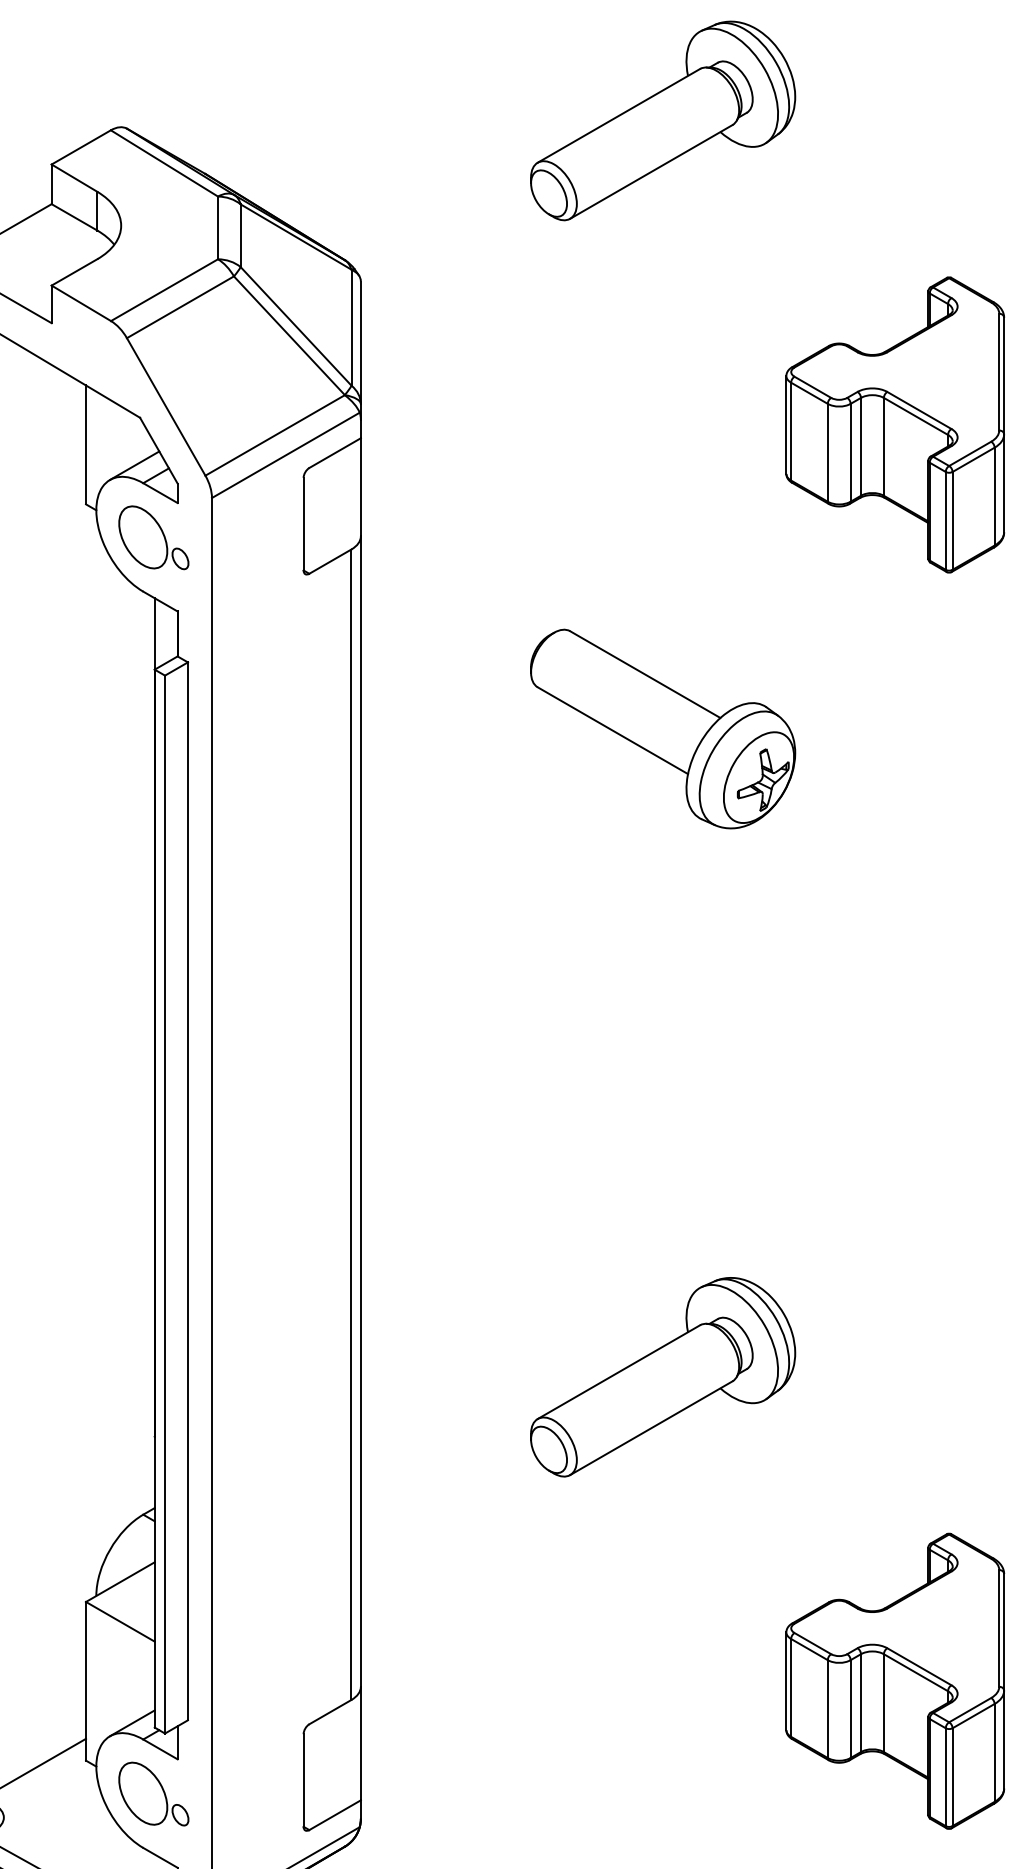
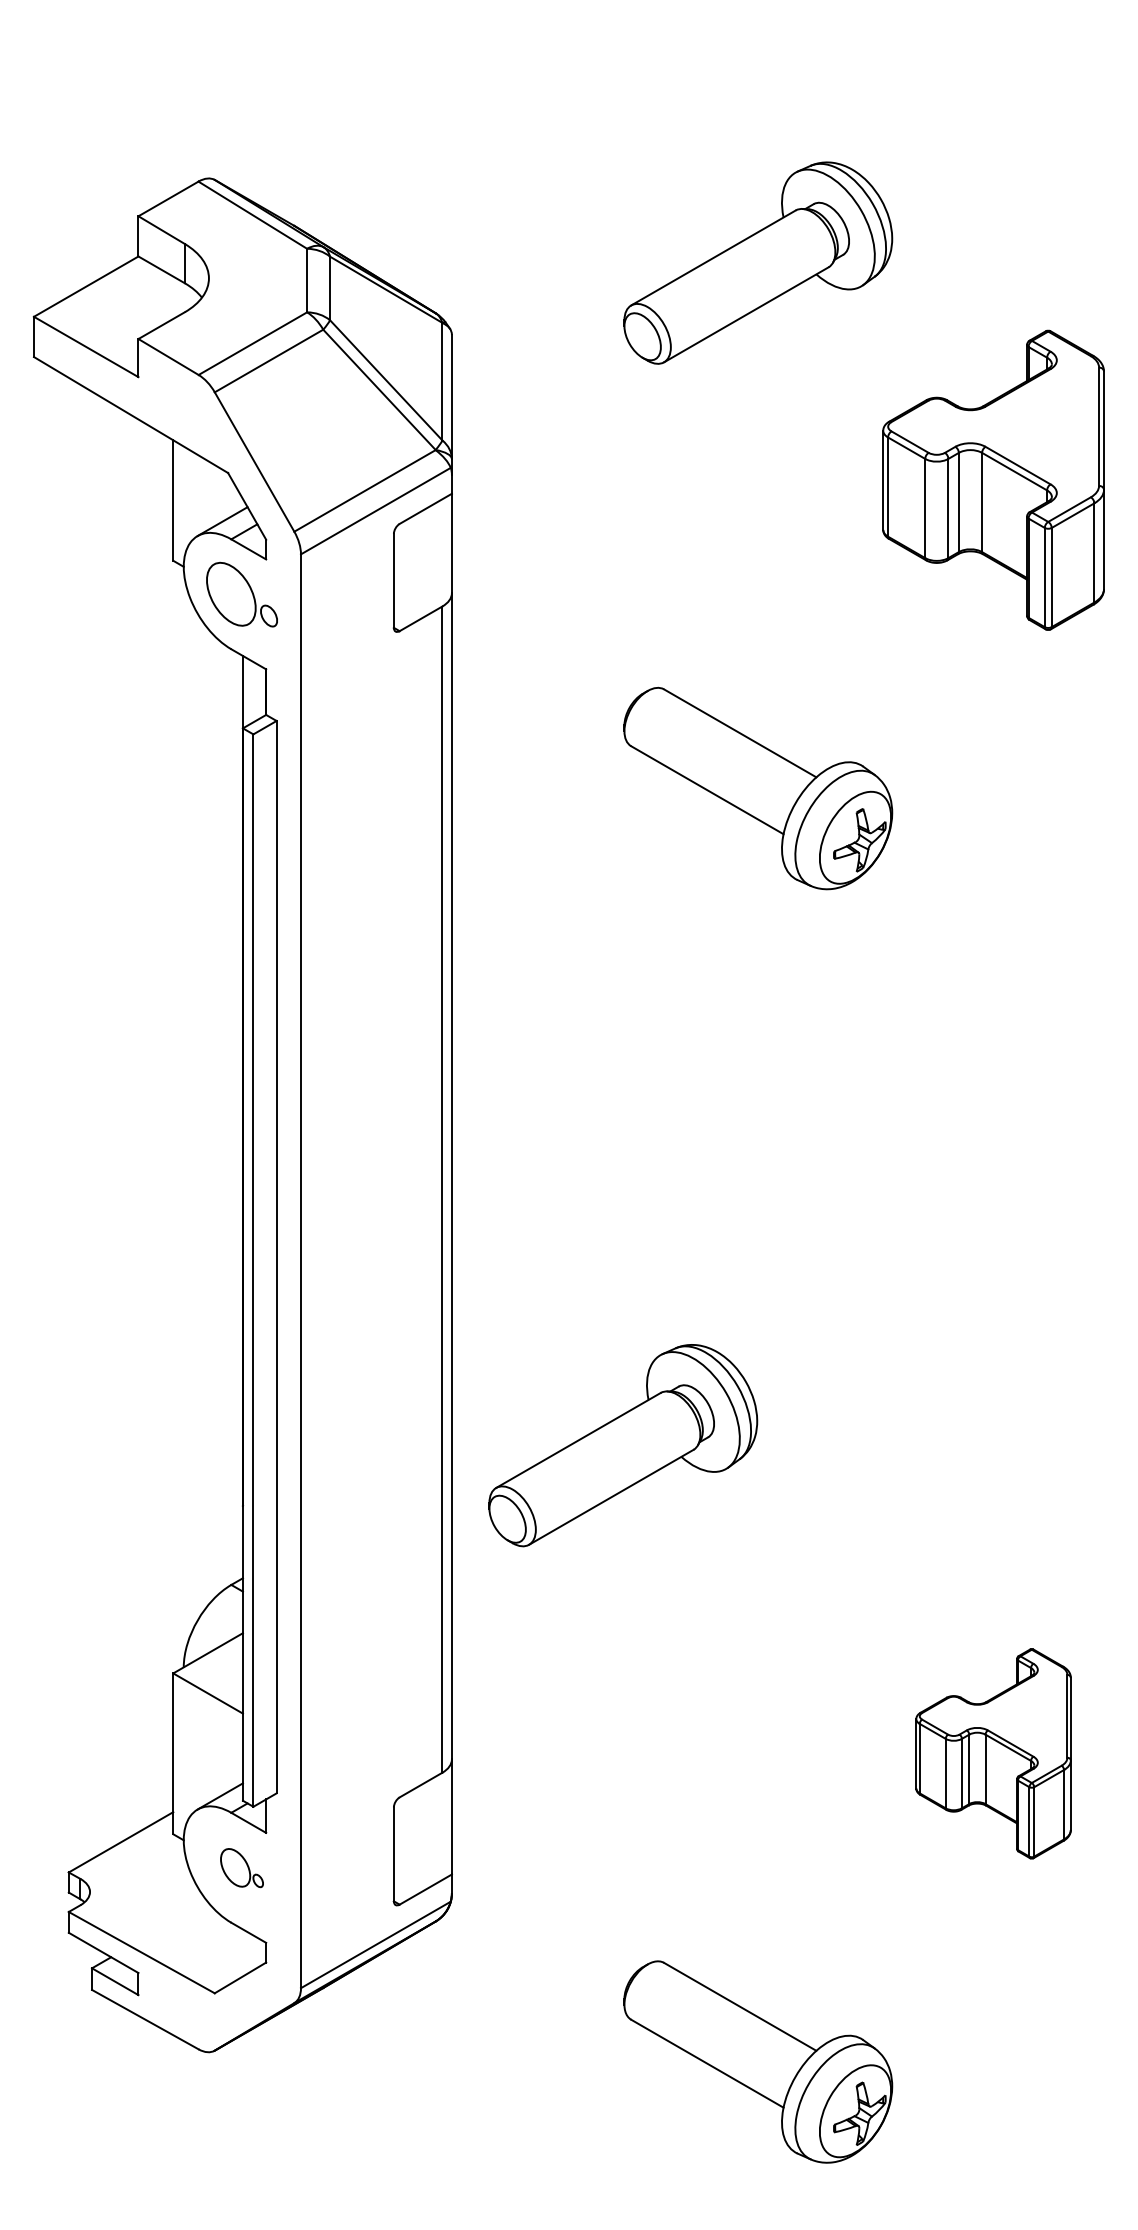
part: (663, 120) -> (758, 262), moved
part: (663, 1377) -> (623, 1445), moved
part: (895, 1680) -> (993, 1753), size x0.7
part: (153, 1793) -> (241, 1867), size x0.6

